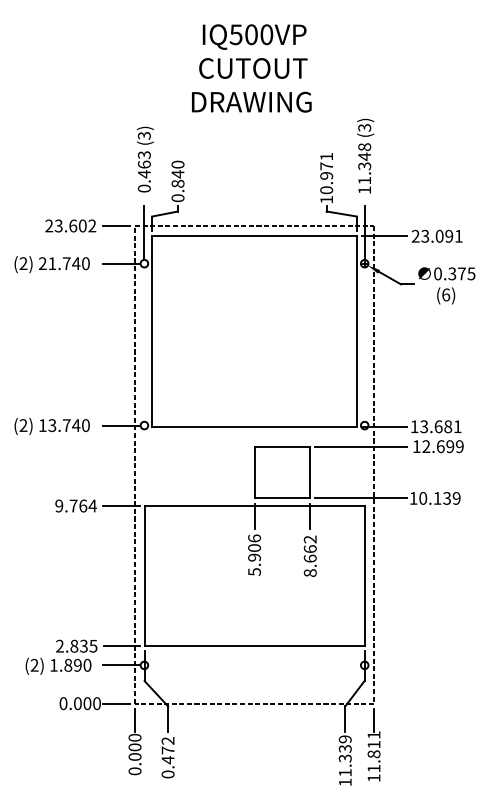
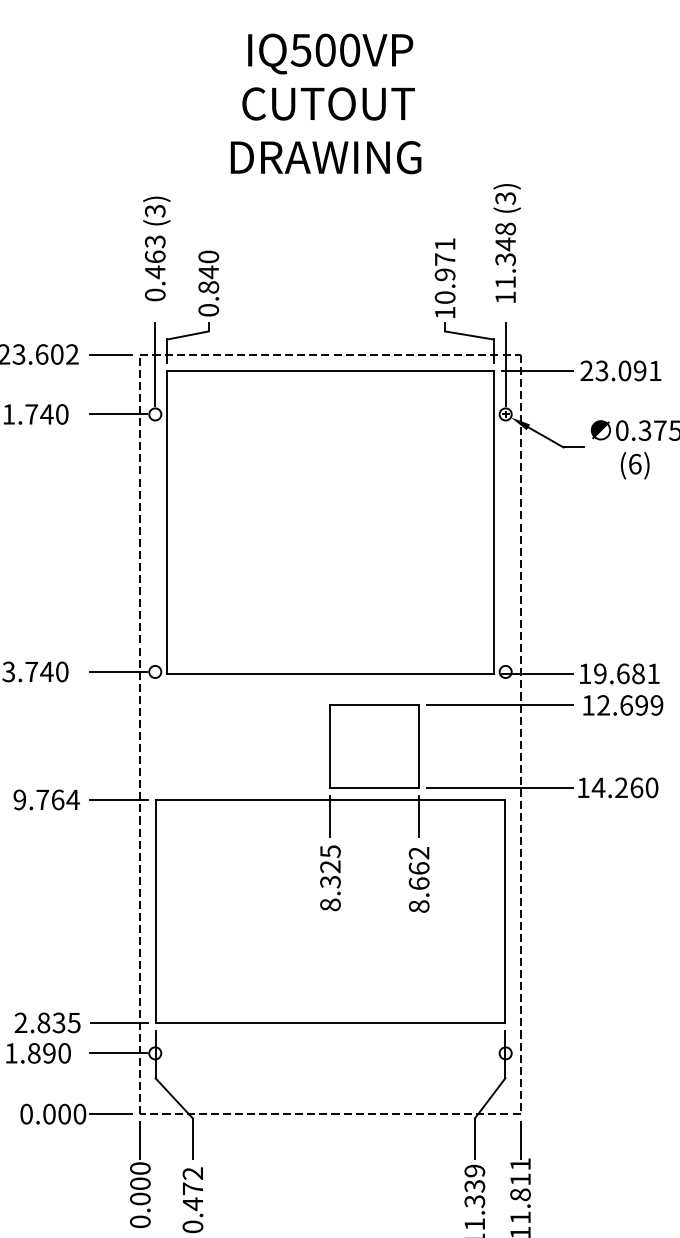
text: (424, 426) -> (600, 673), 13.681 -> 19.681
text: (439, 498) -> (624, 787), 10.139 -> 14.260
text: (254, 555) -> (330, 878), 5.906 -> 8.325

